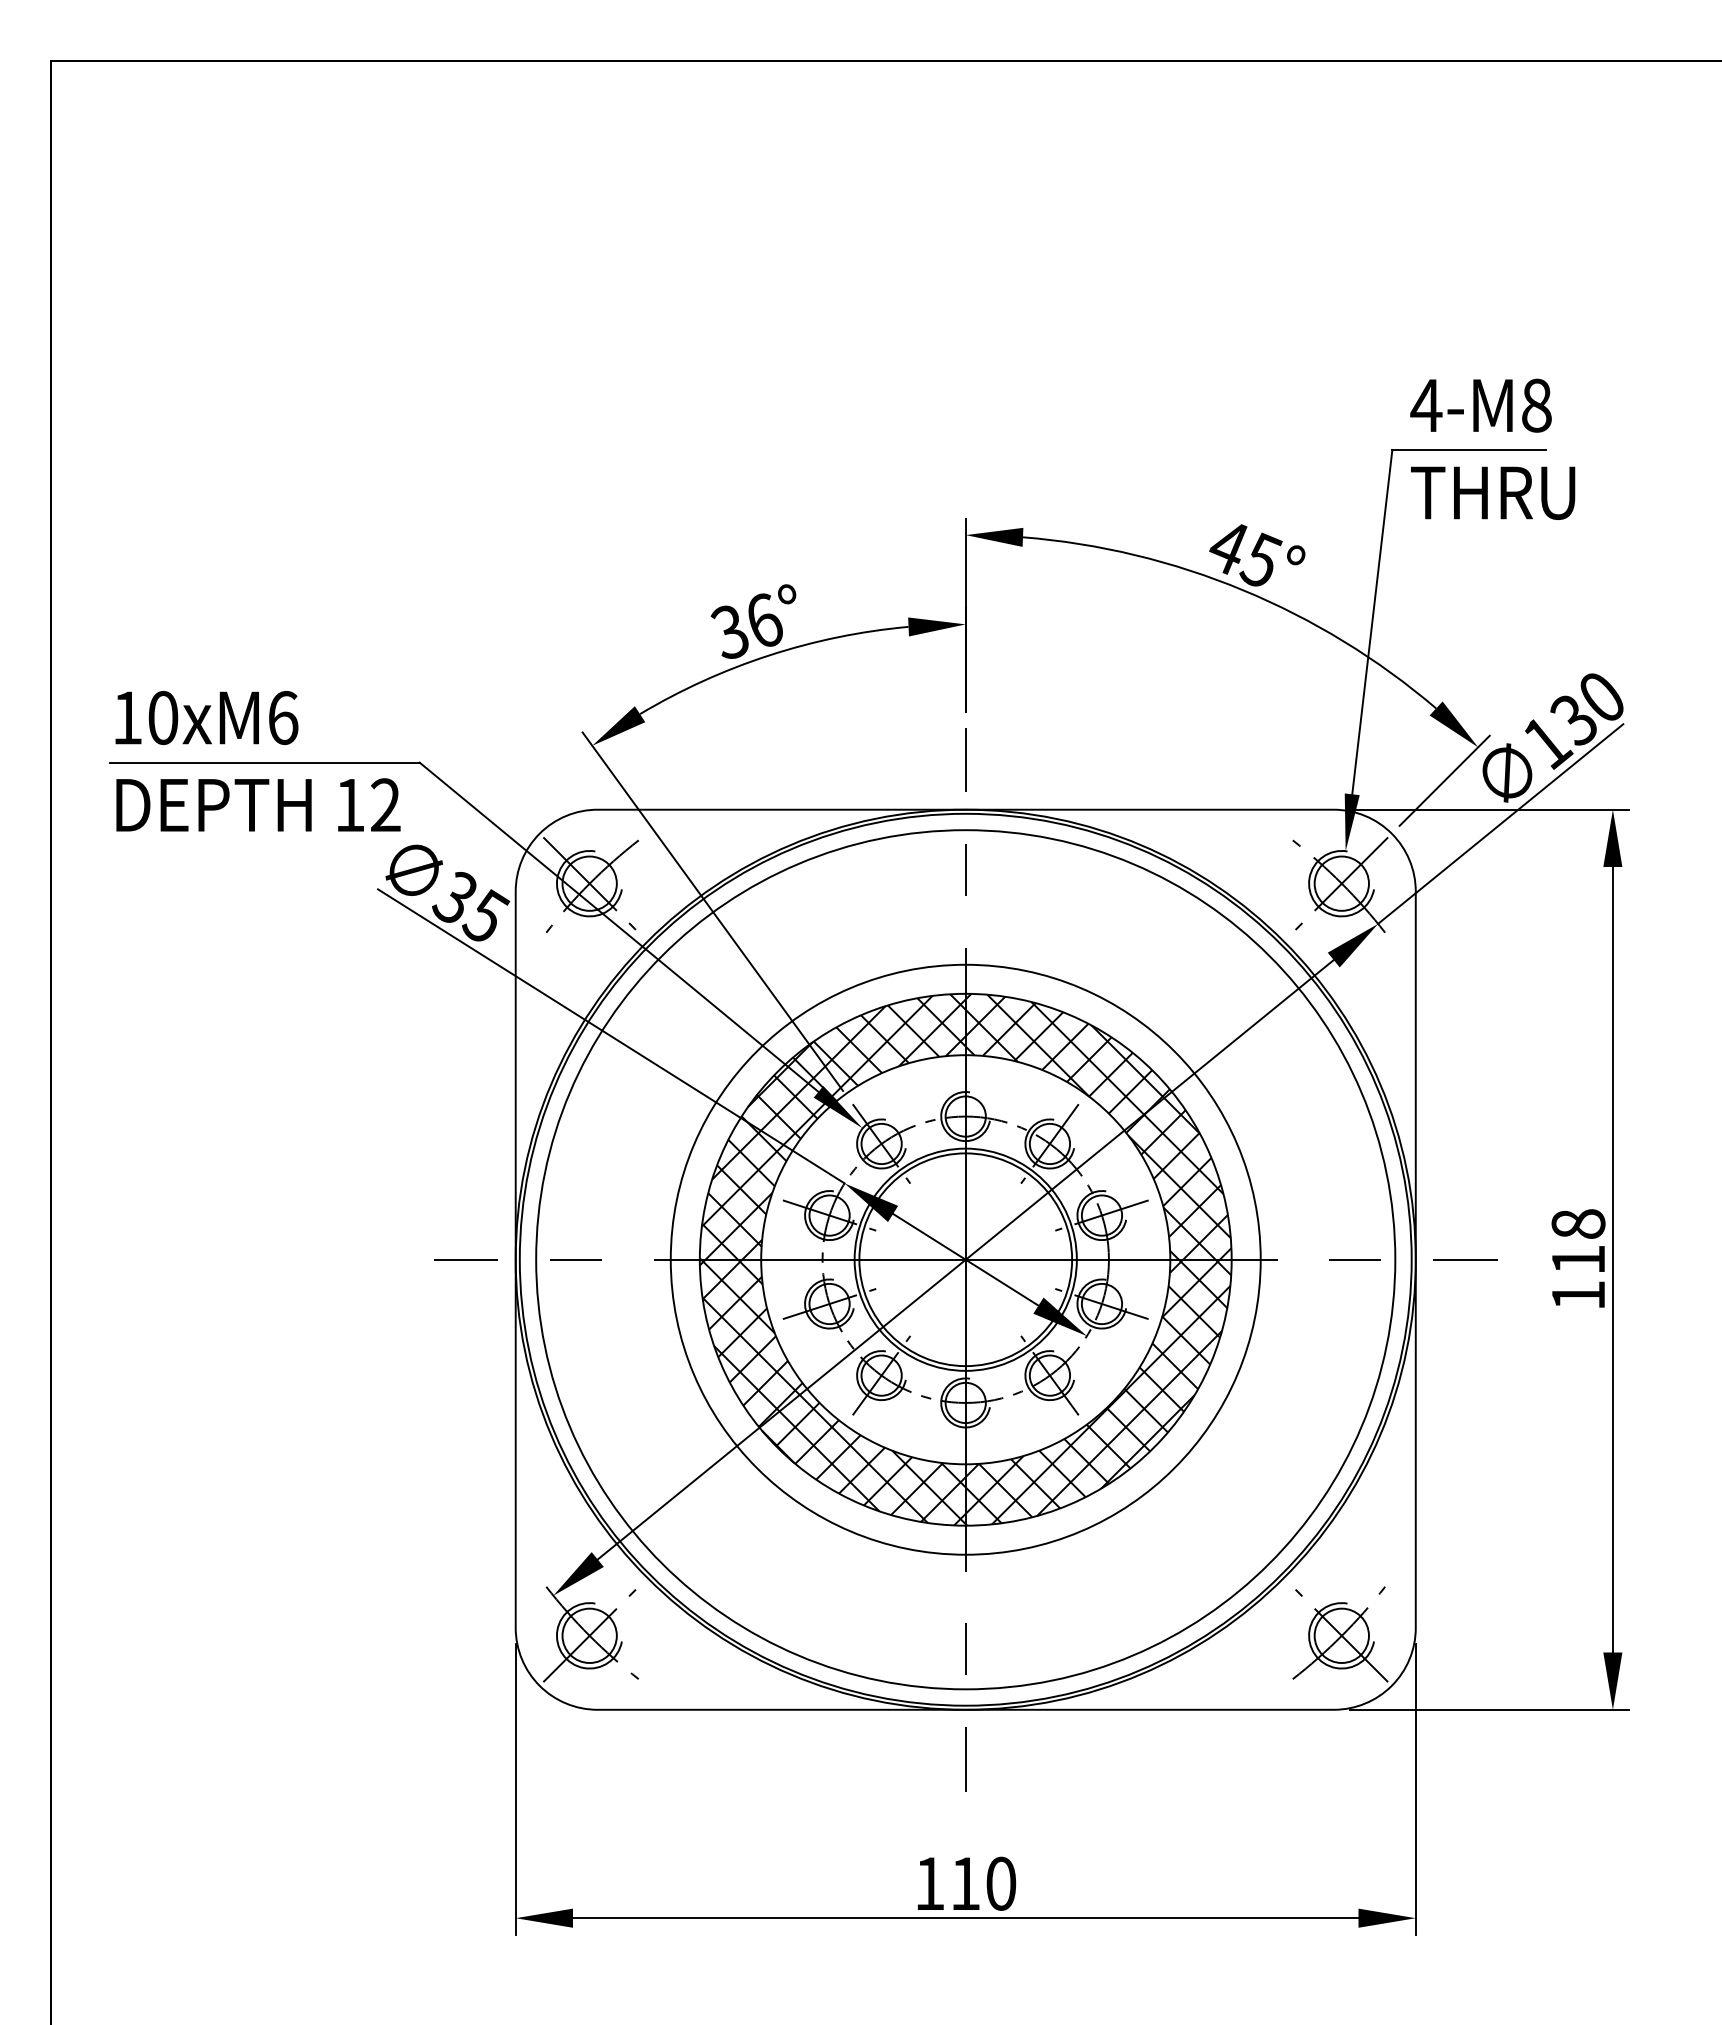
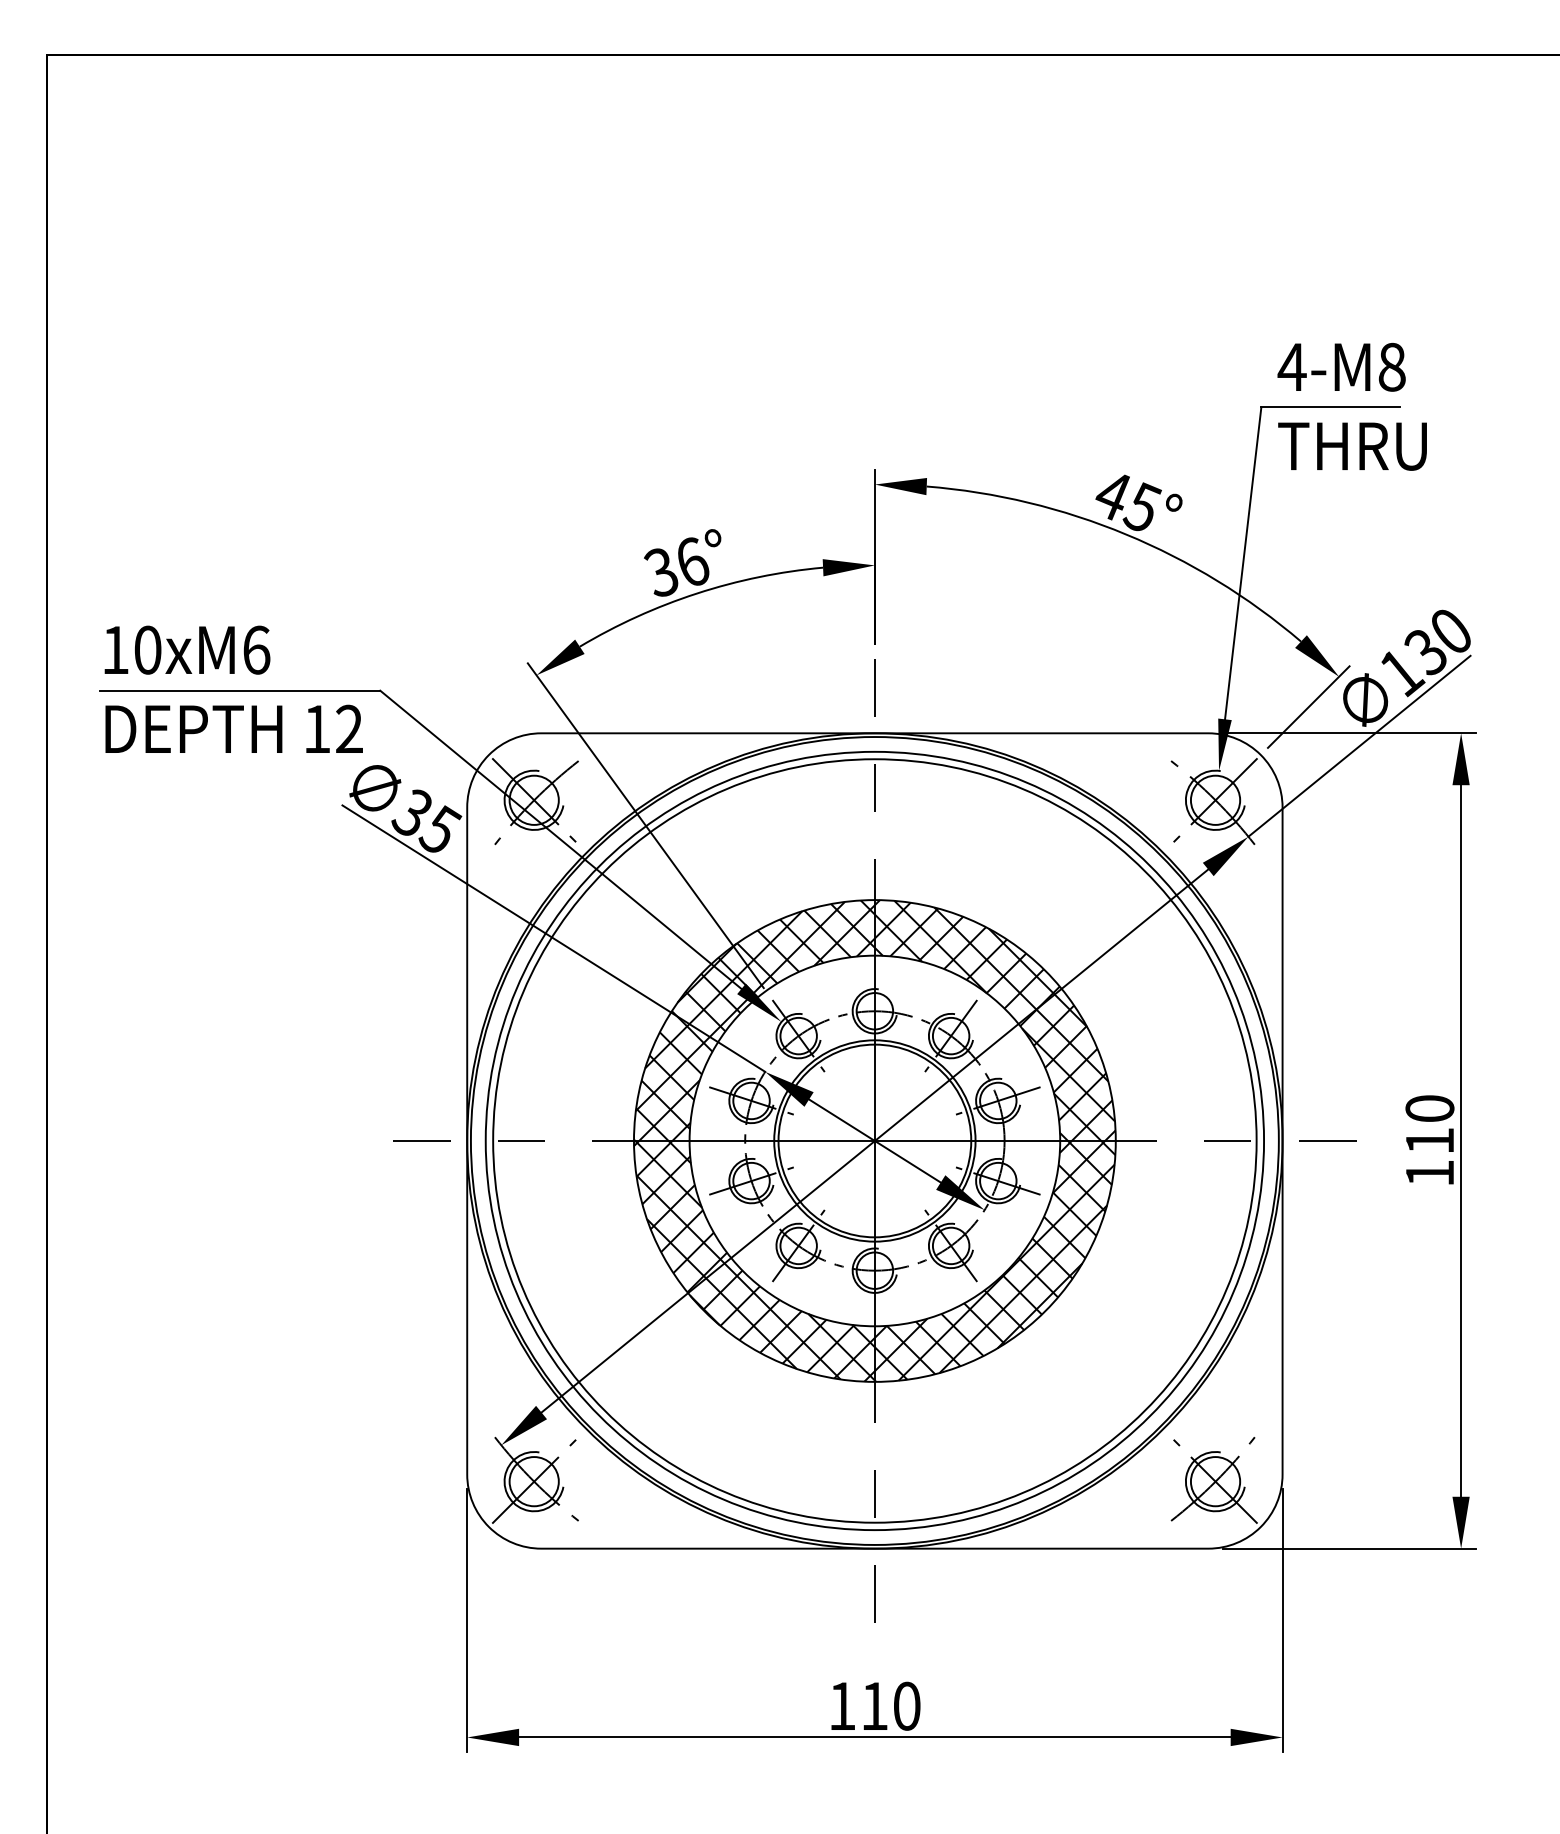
text: (1577, 1223) -> (1429, 1108), 118 -> 110
circle: (965, 1259) -> (874, 1140), size x1.43

